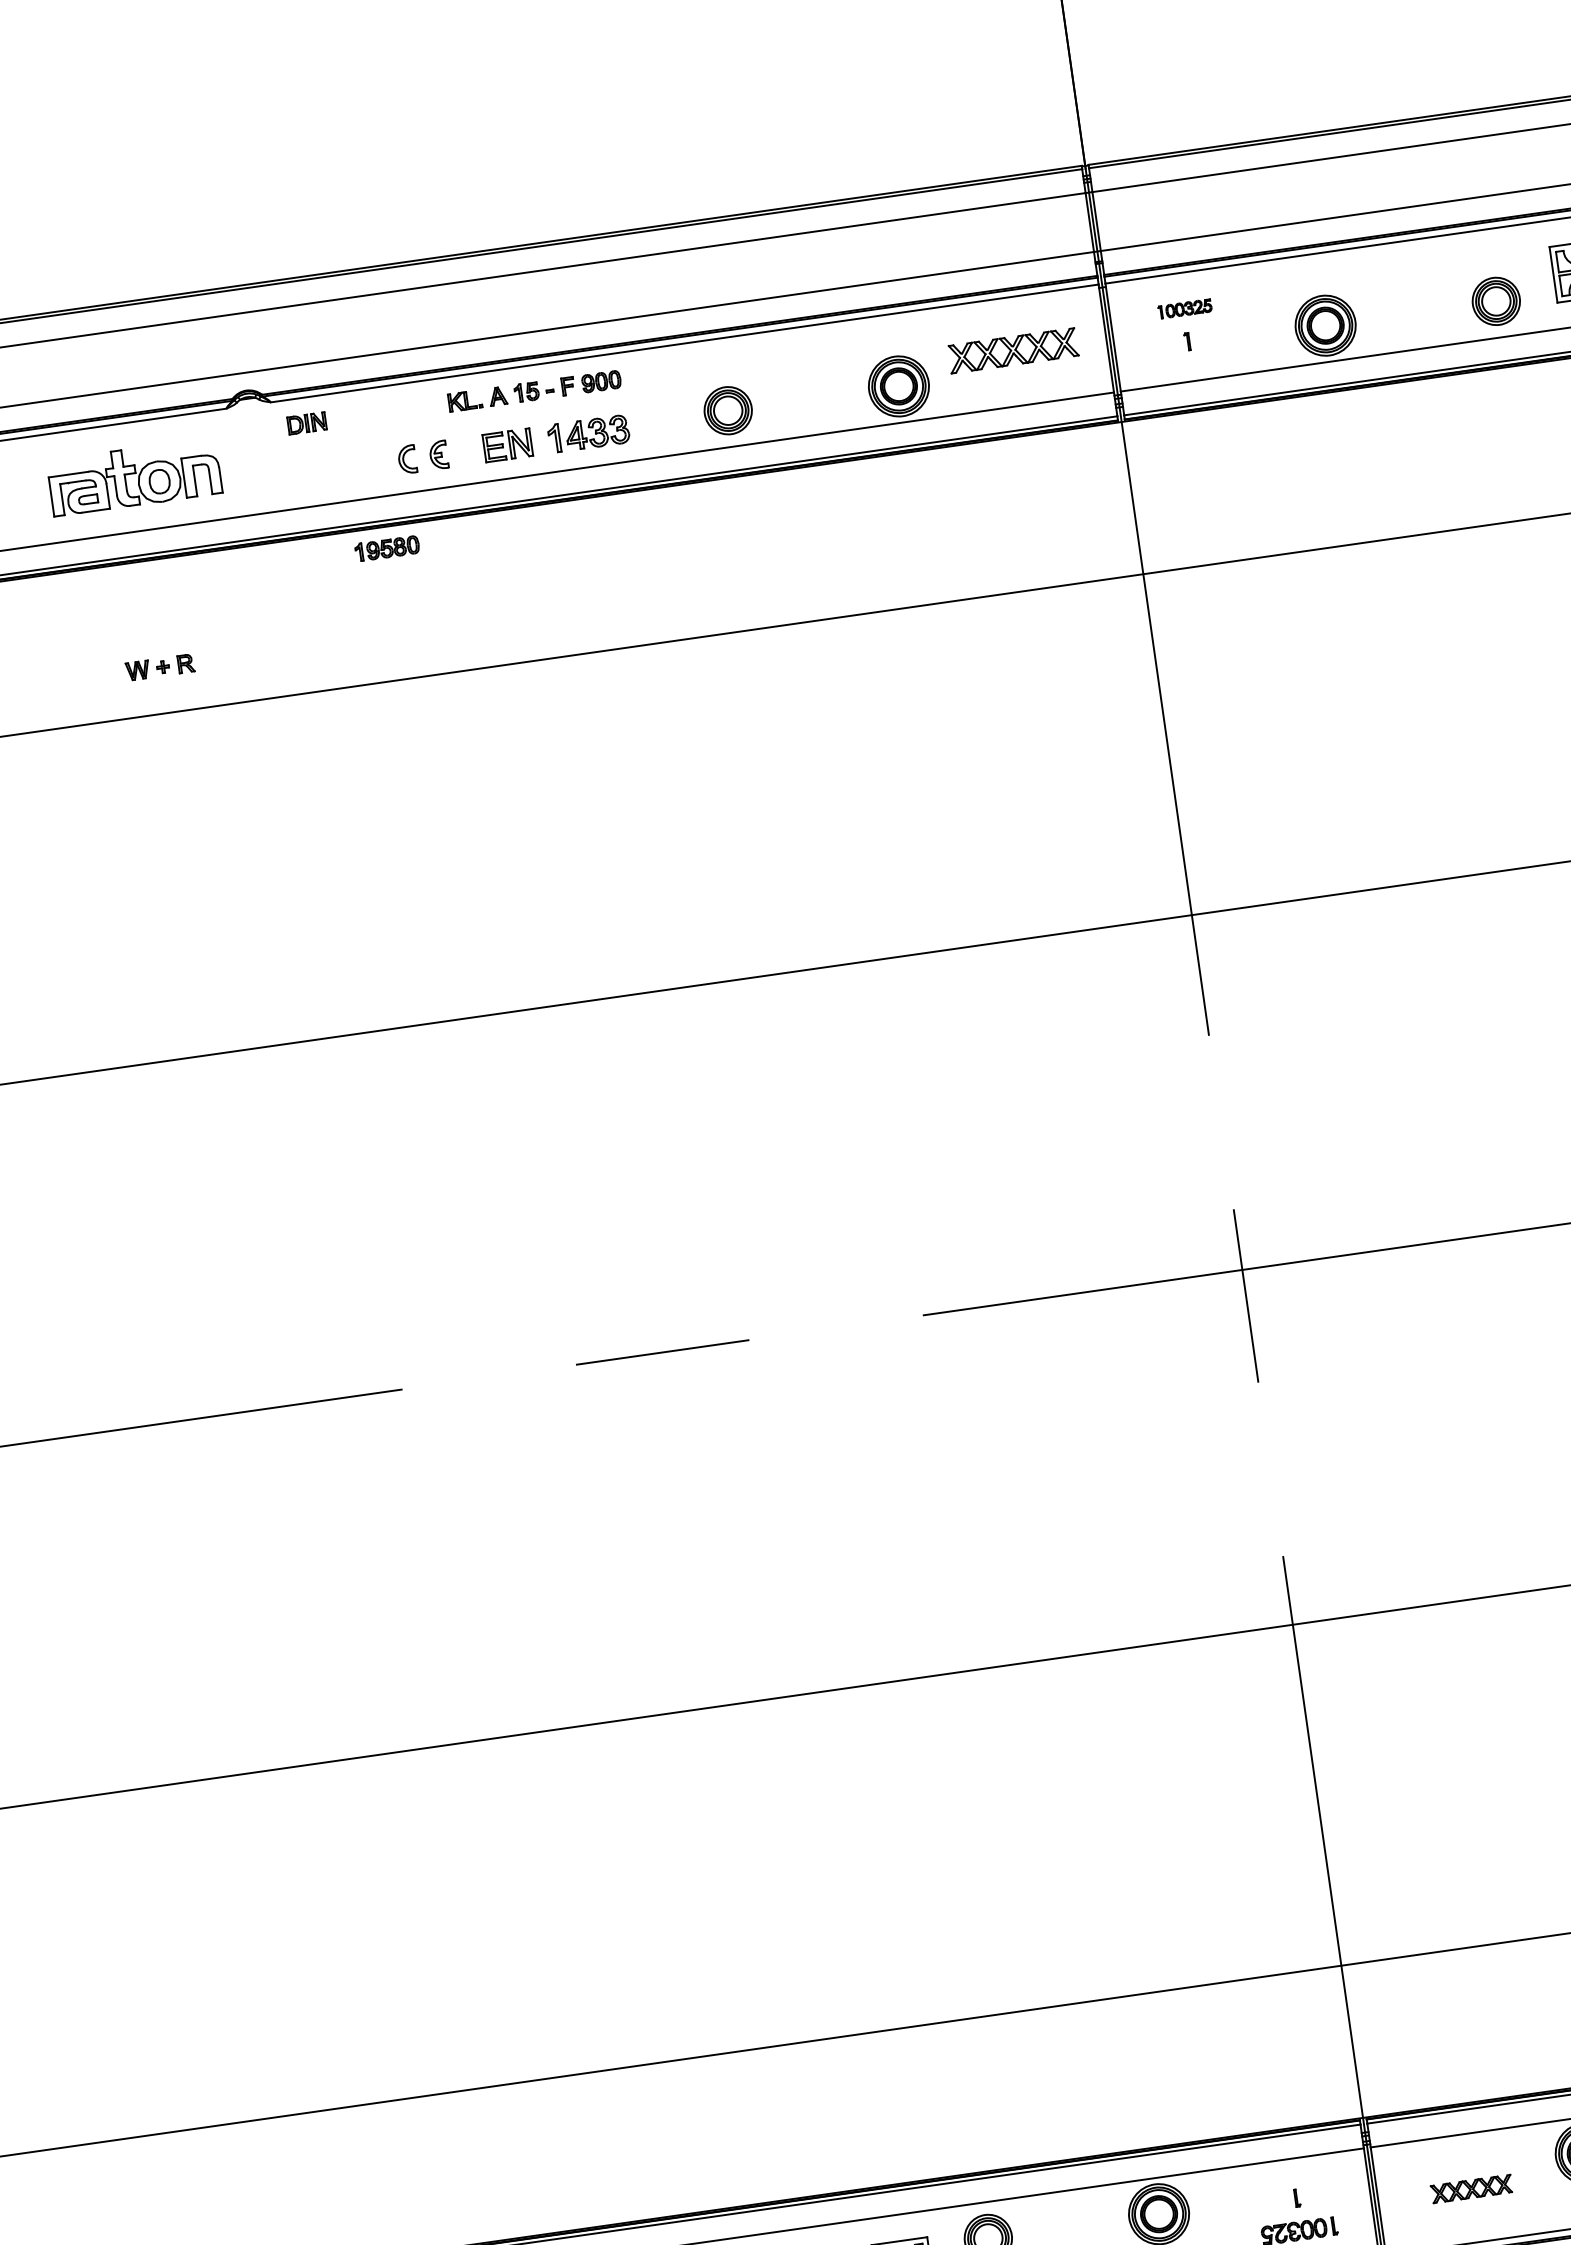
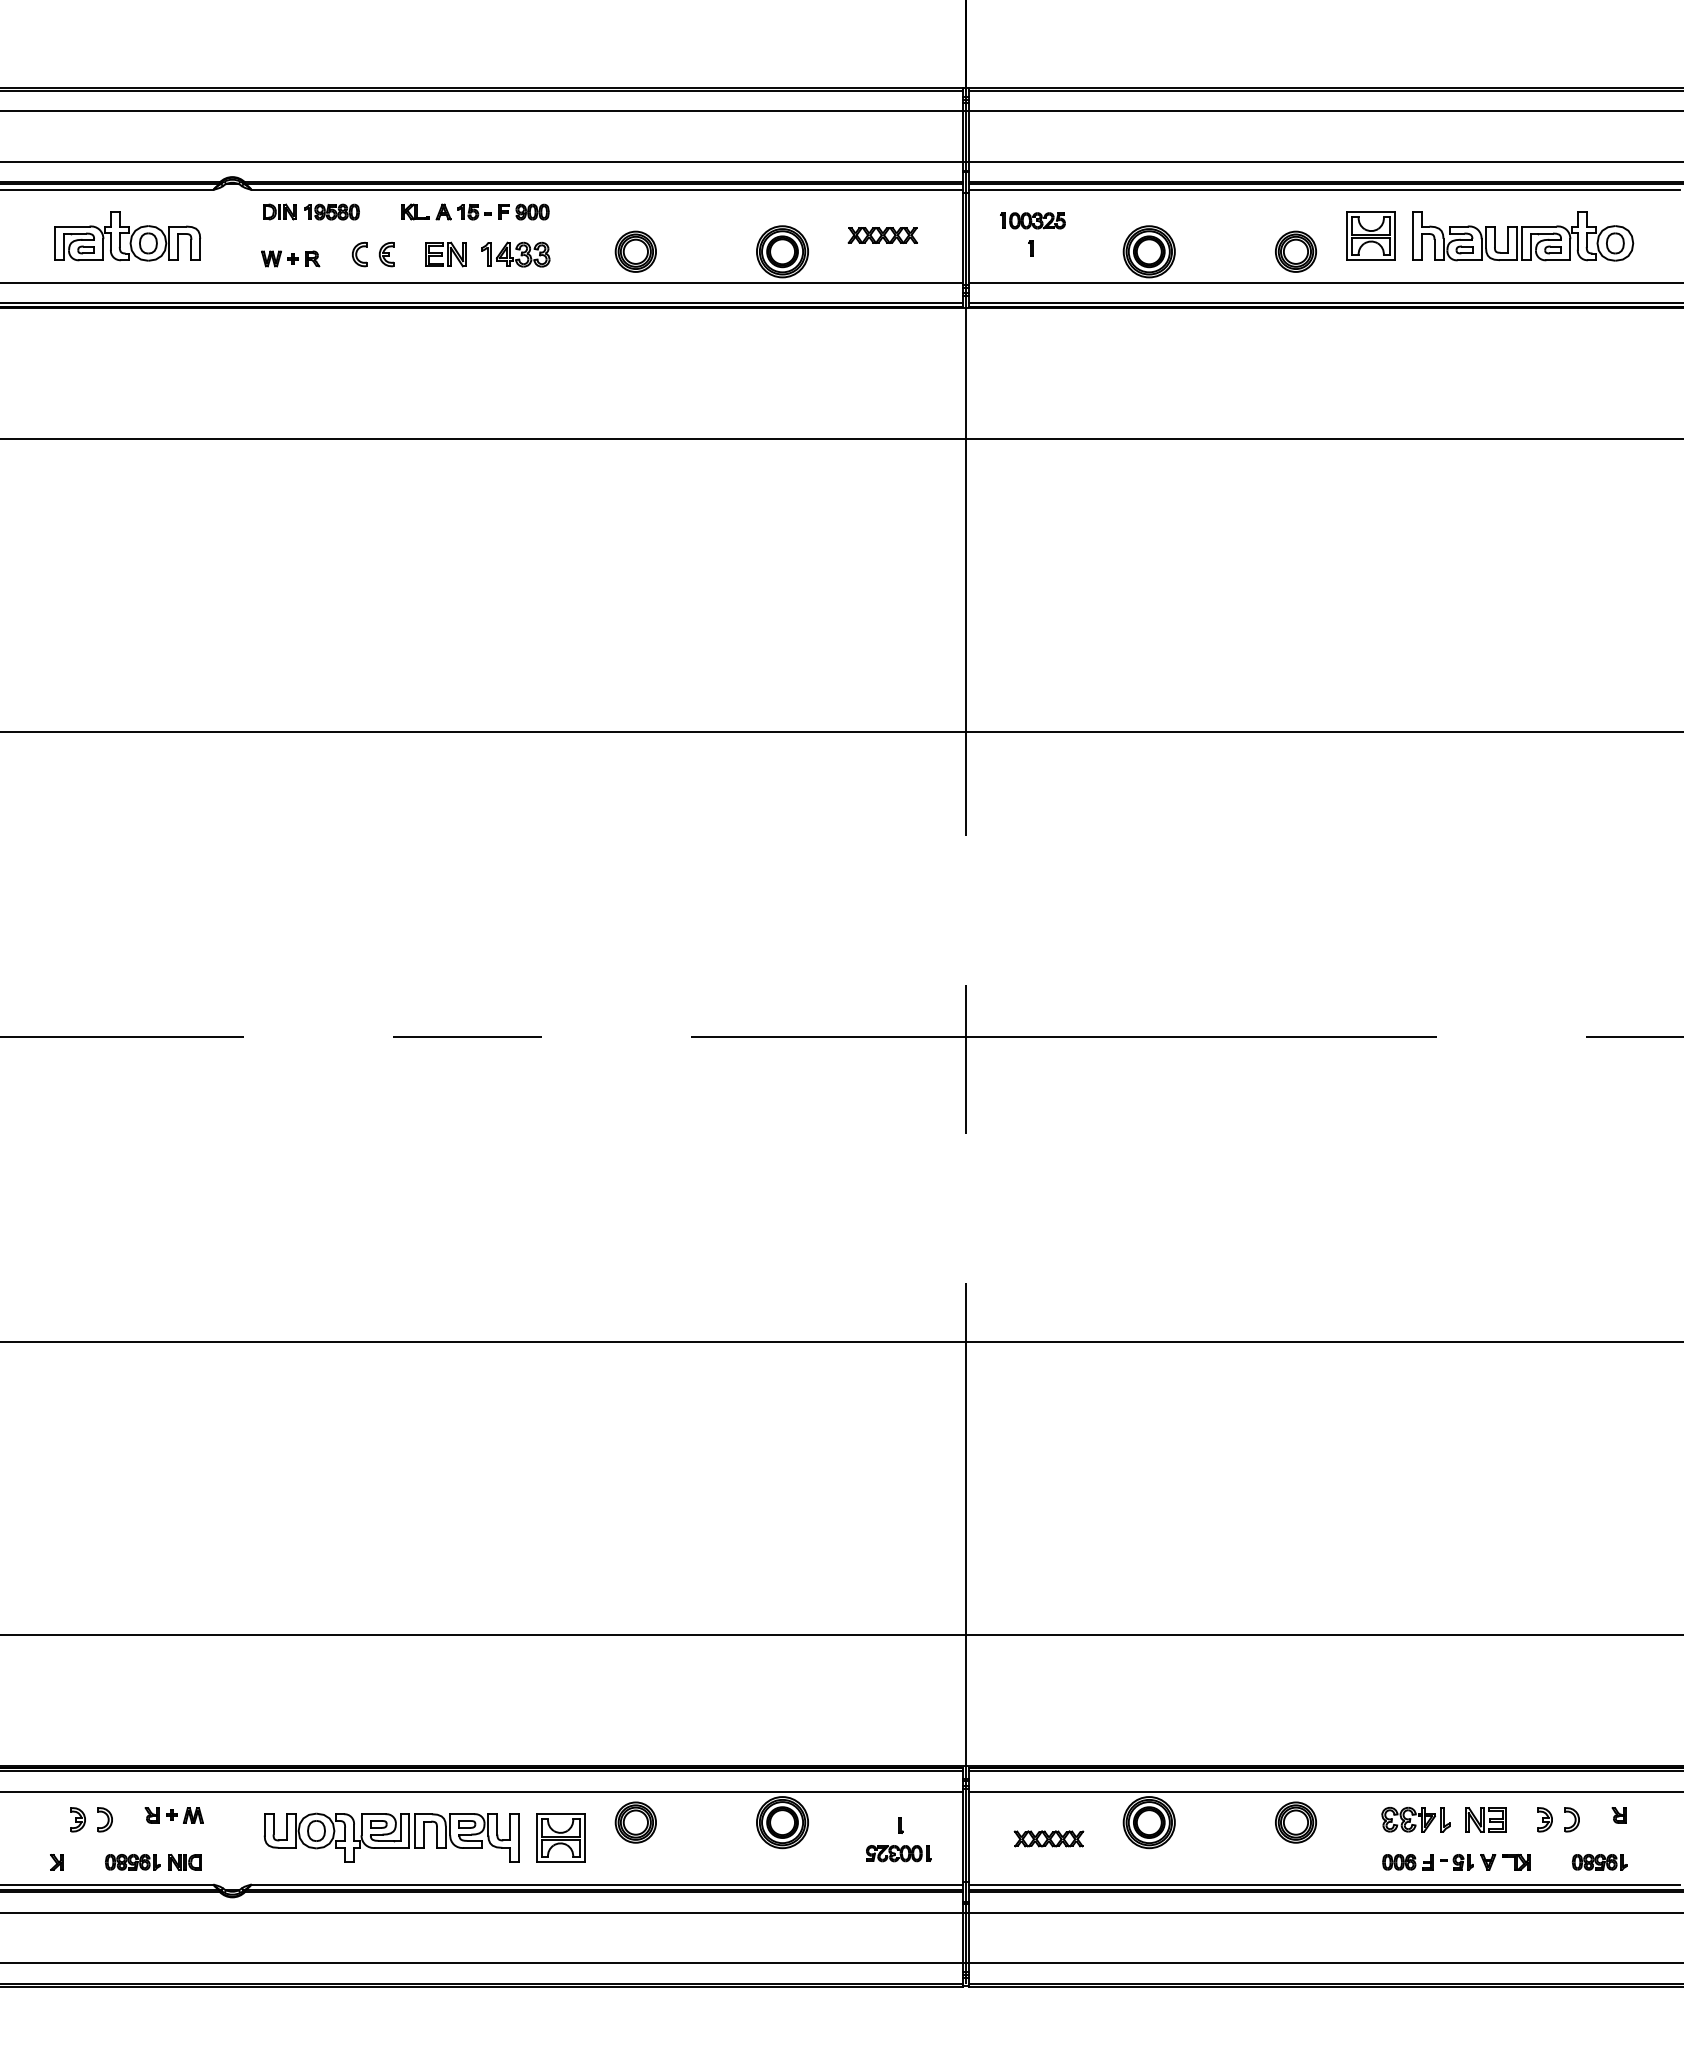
part: (1184, 308) -> (1032, 220), size x1.43
part: (1012, 350) -> (882, 235), size x0.62
part: (386, 548) -> (331, 211), moved
part: (160, 666) -> (290, 258), moved

